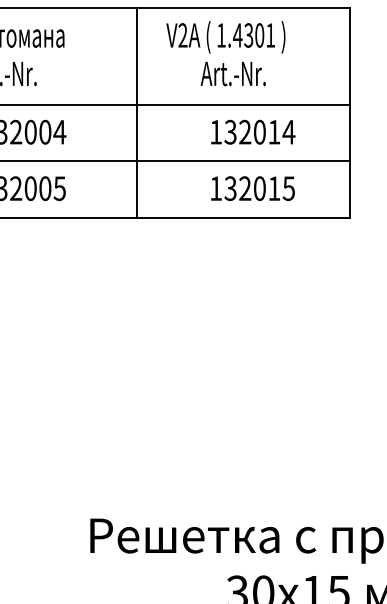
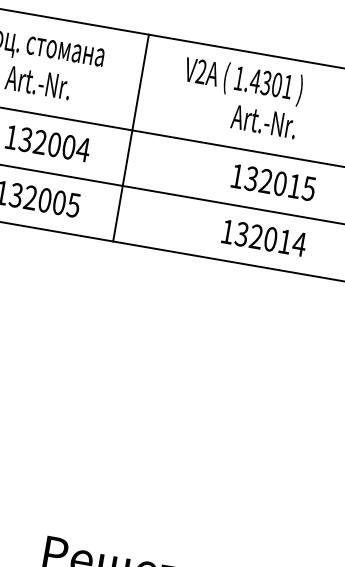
text: (225, 37) -> (242, 81), moved
line: (136, 112) -> (130, 137), moved
text: (288, 132) -> (308, 188), 132014 -> 132015
text: (288, 188) -> (299, 244), 132015 -> 132014

